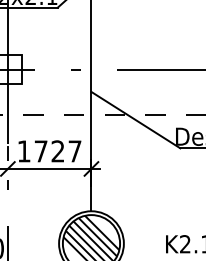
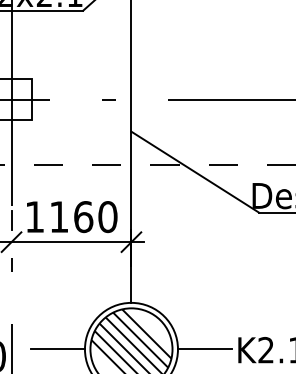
text: (57, 151) -> (82, 217), 1727 -> 1160
line: (40, 243) -> (58, 349), added
line: (142, 243) -> (204, 349), added

